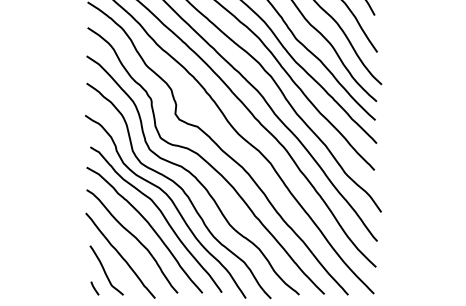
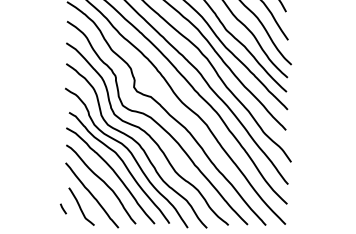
line: (94, 288) -> (63, 208), moved

